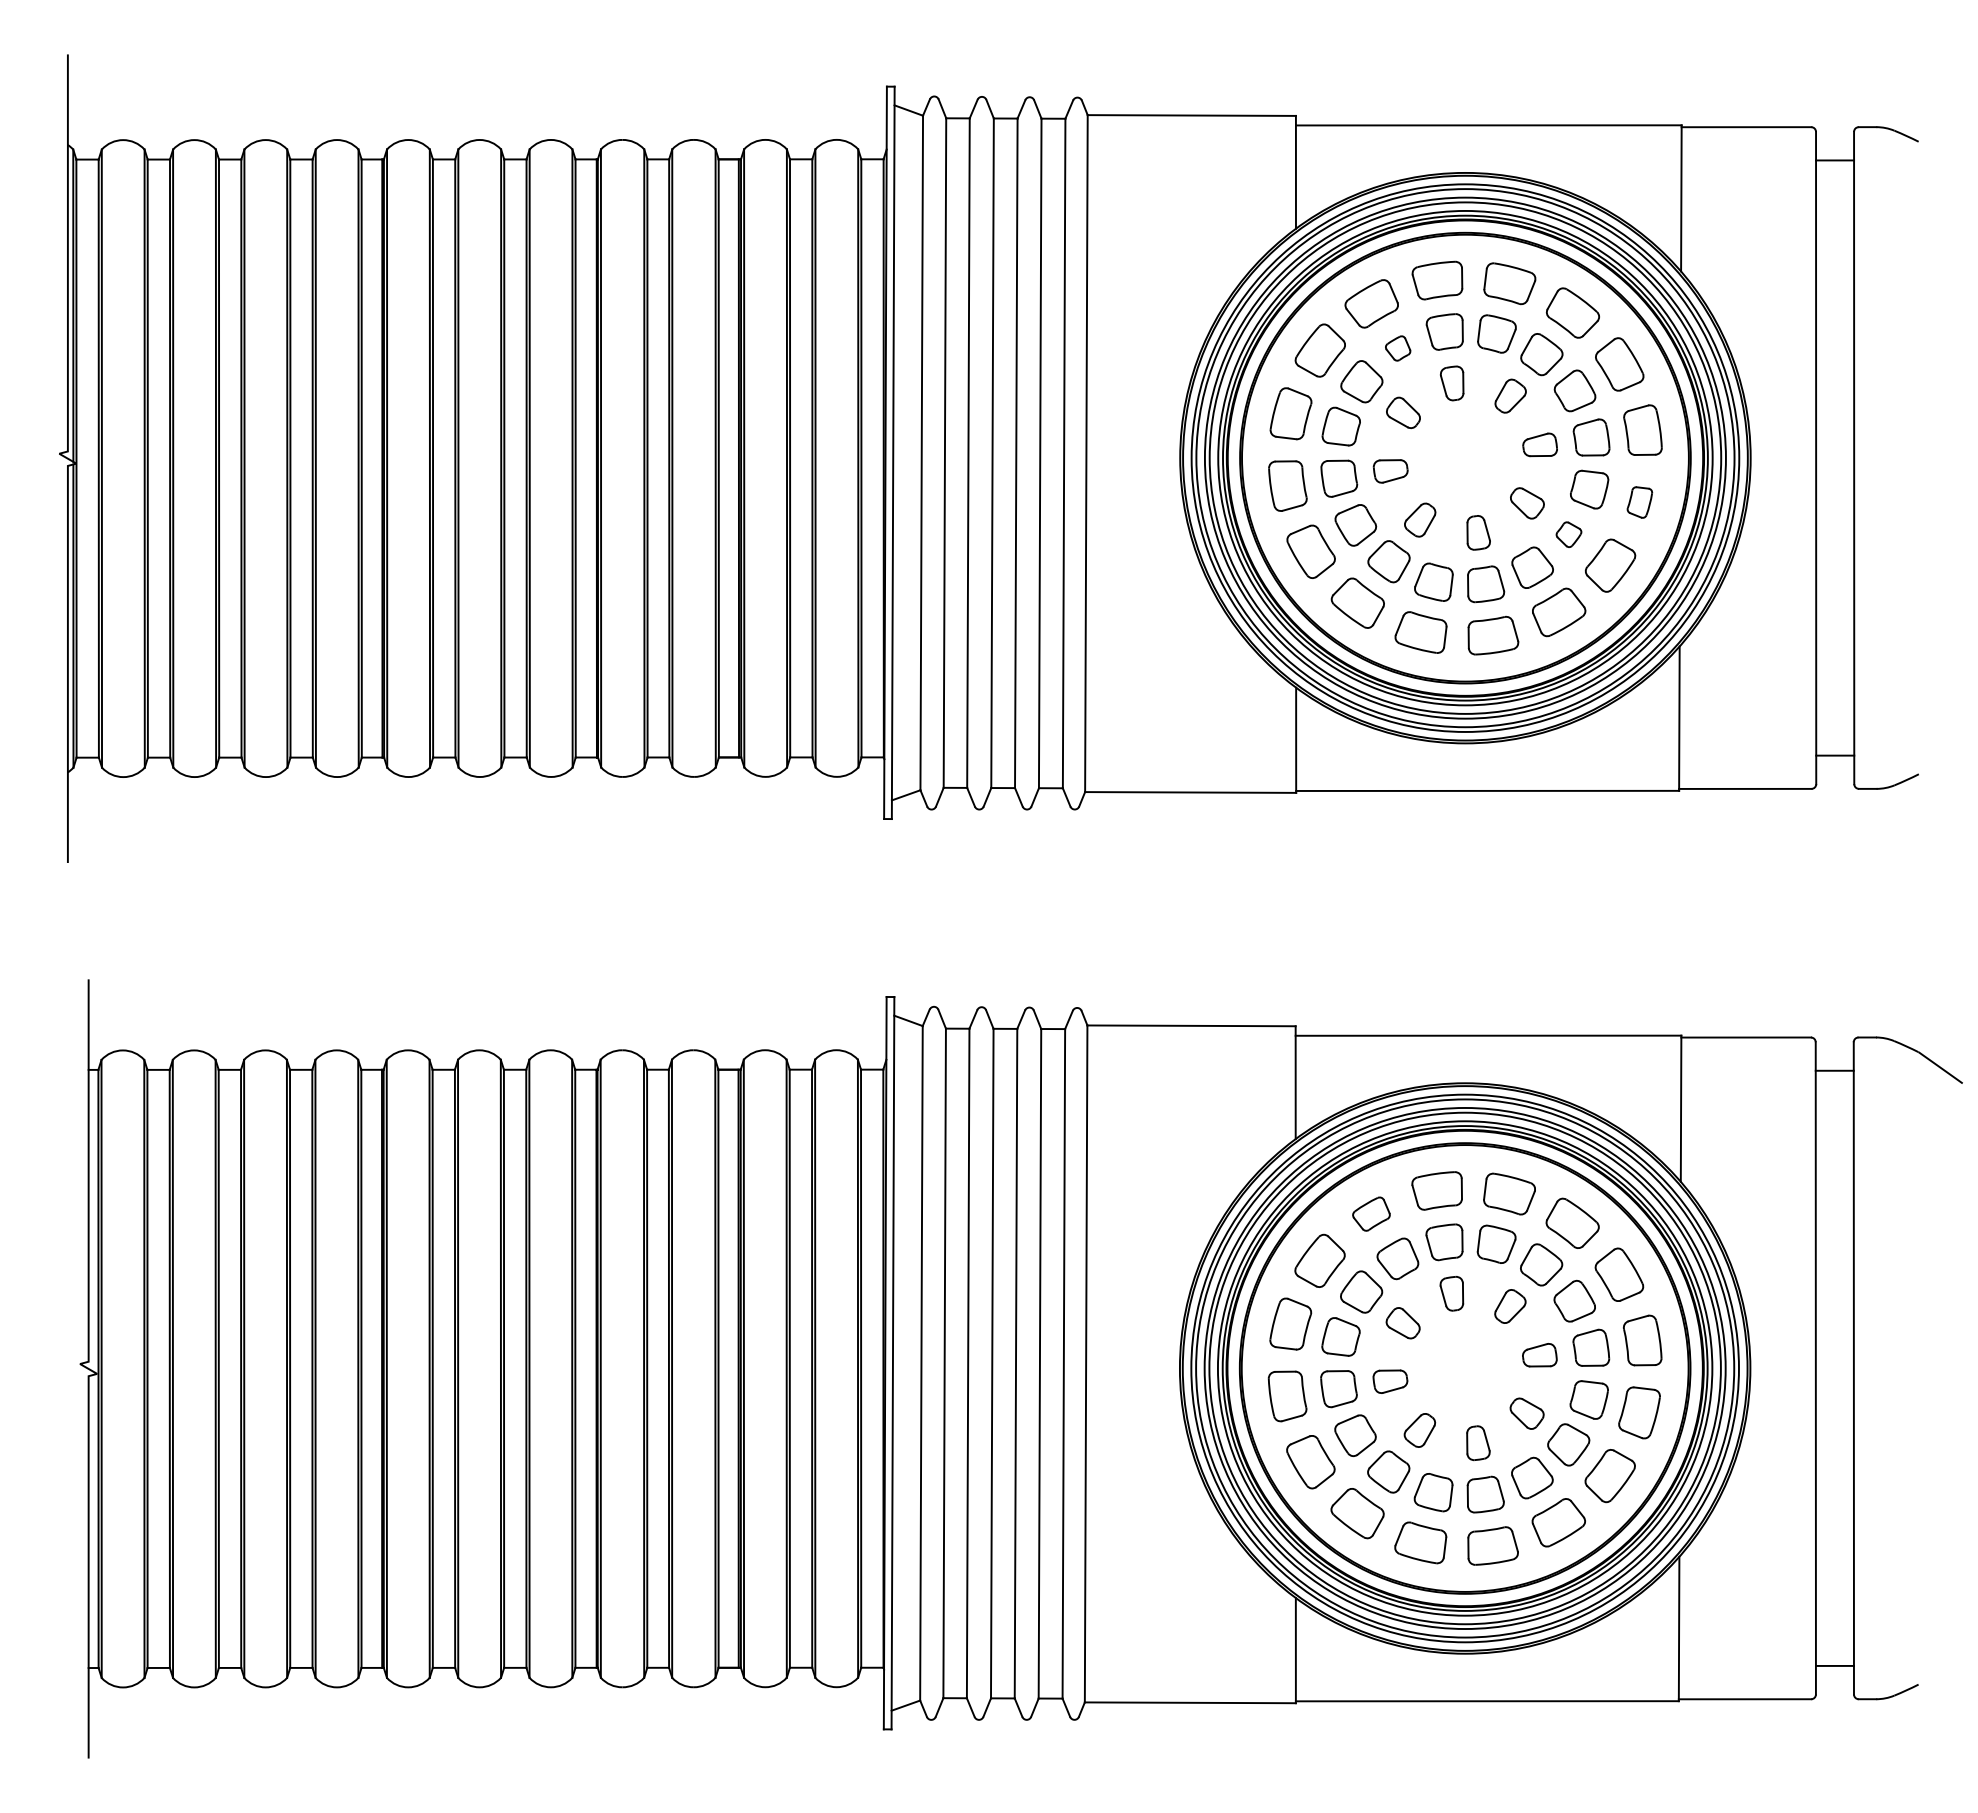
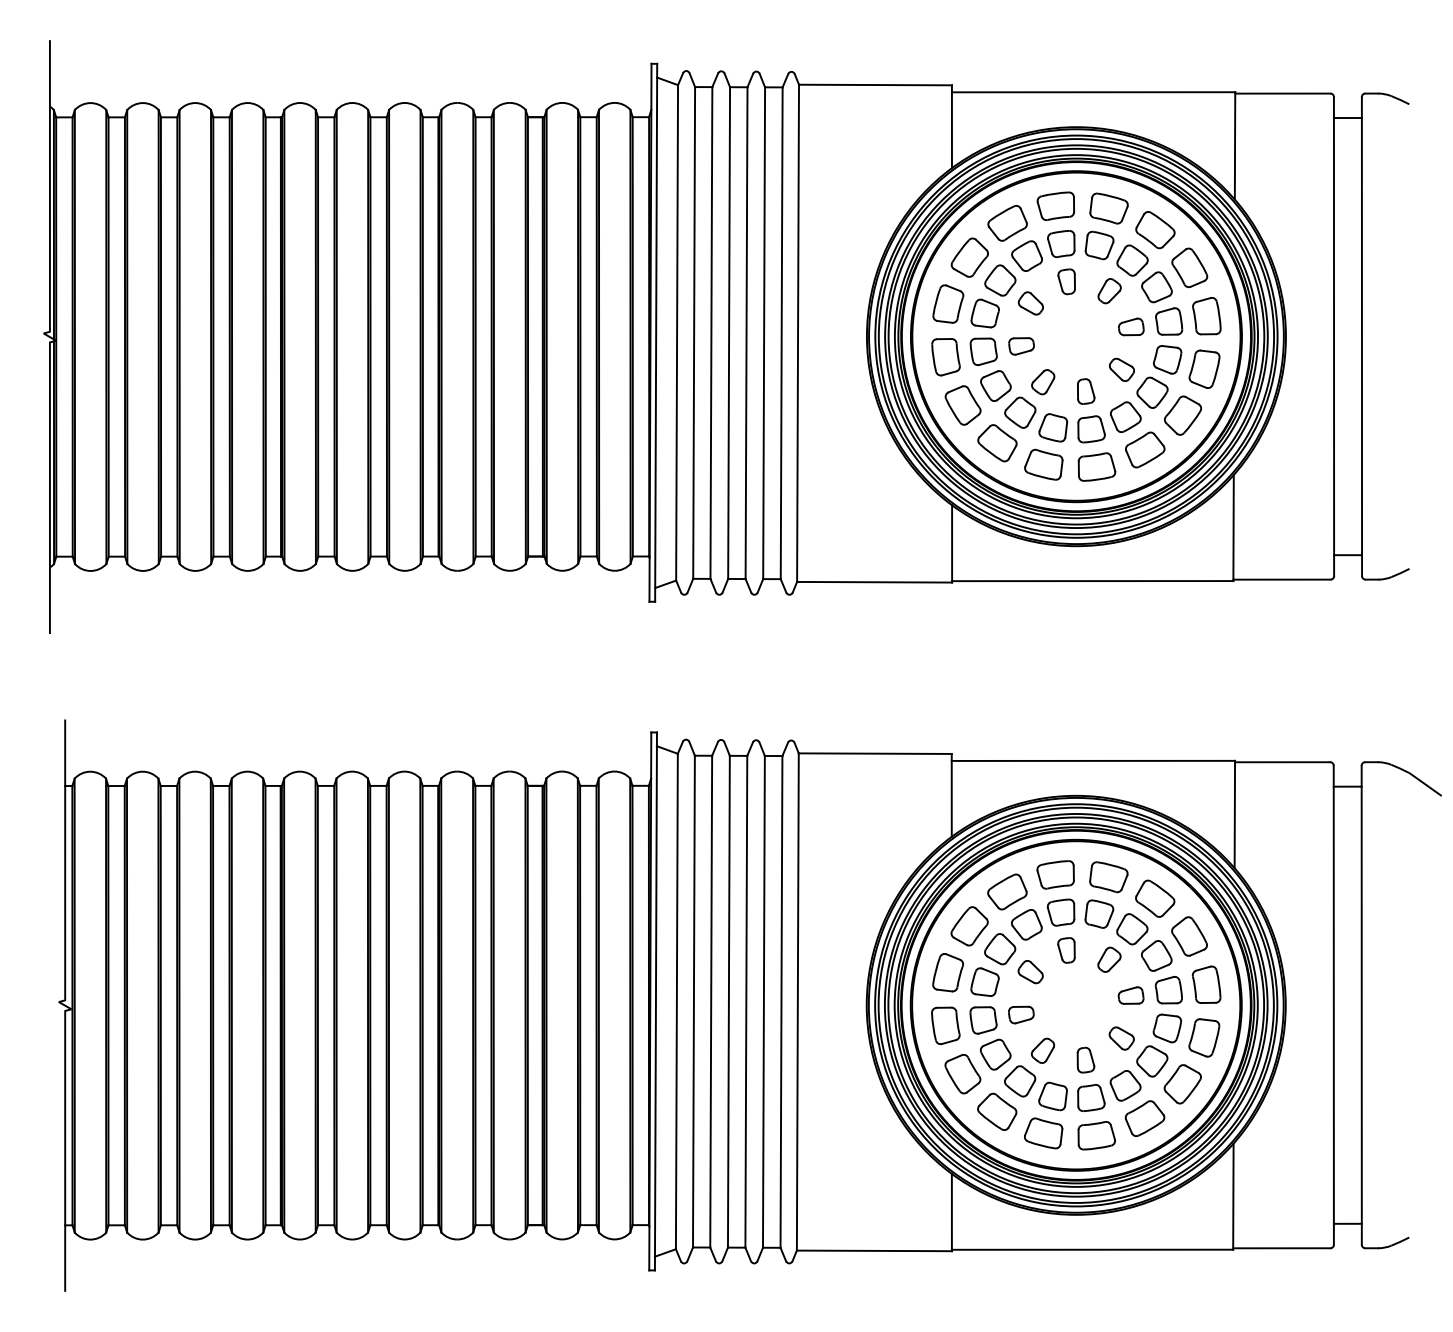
part: (1397, 348) -> (1026, 256), size x1.67
part: (1639, 502) -> (1204, 369), size x1.67
part: (1568, 534) -> (1152, 392), size x1.67
part: (1371, 1213) -> (1007, 891), size x1.43

